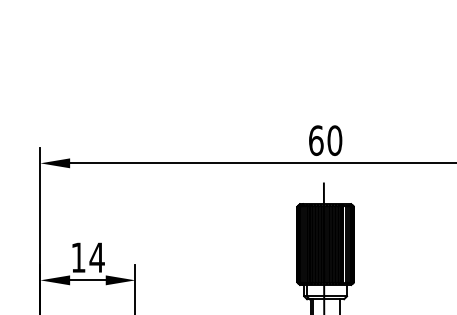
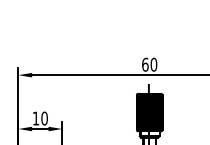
text: (96, 257) -> (44, 118), 14 -> 10

